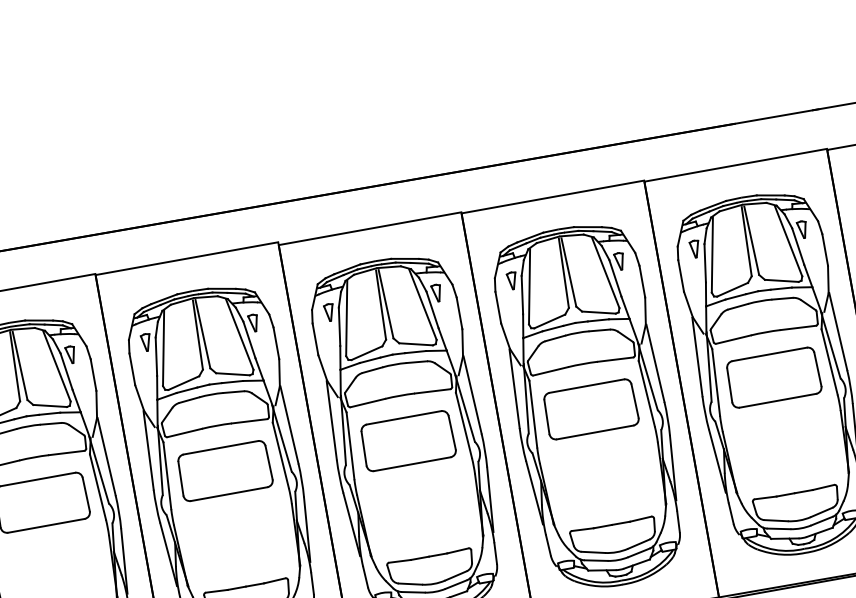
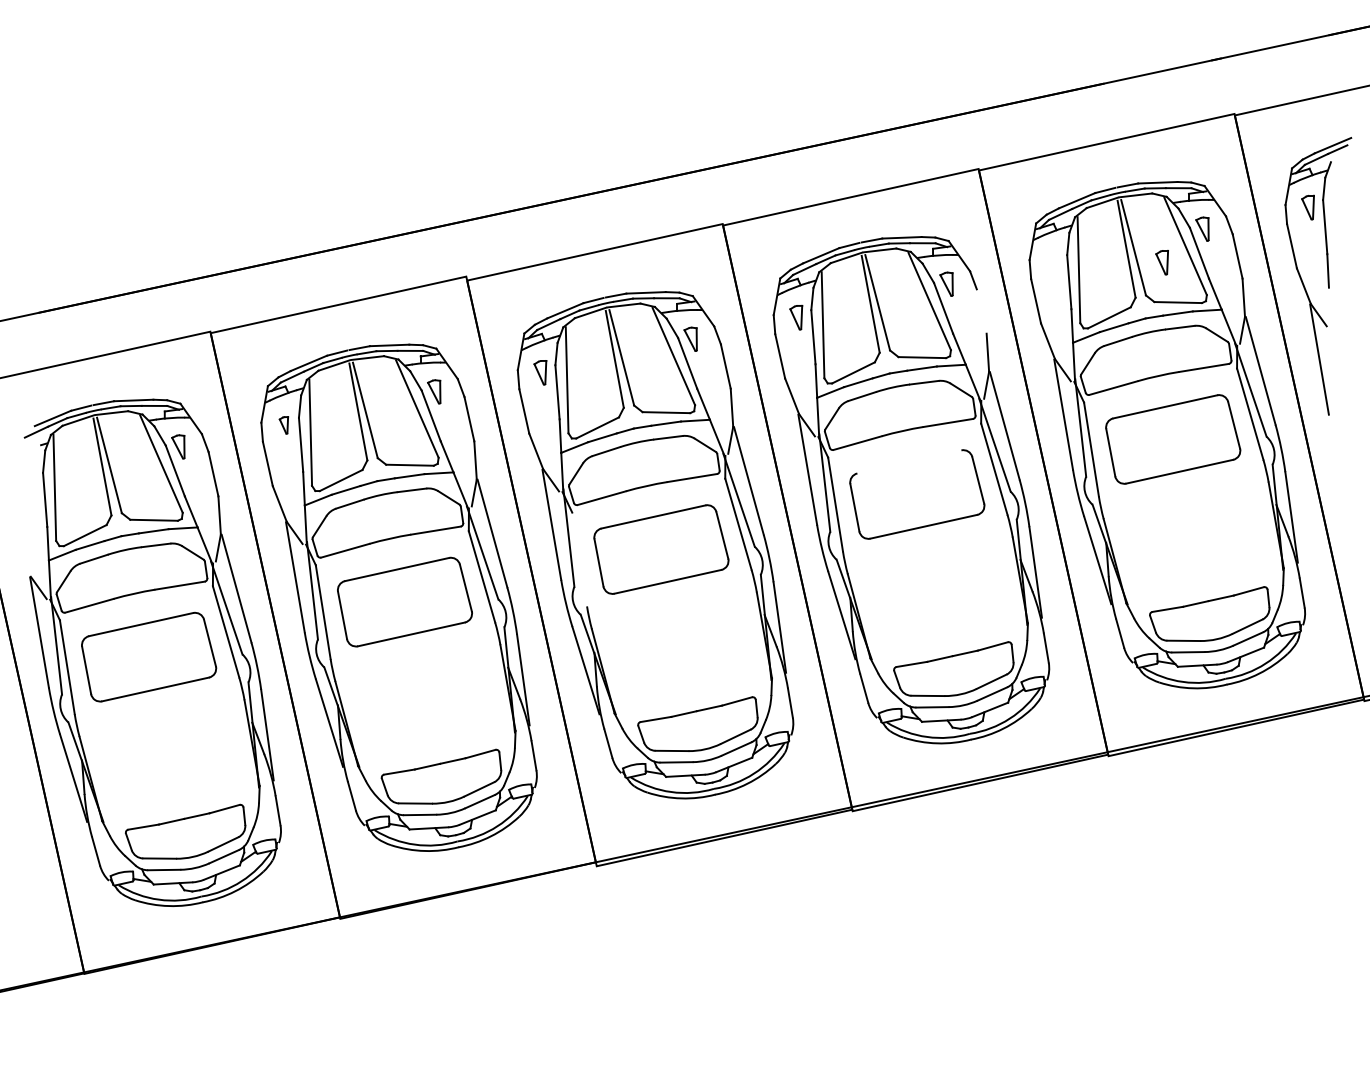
part: (693, 248) -> (1161, 262), moved
line: (642, 281) -> (981, 311), removed
part: (144, 342) -> (283, 425), size x0.7
line: (586, 385) -> (909, 461), removed
line: (350, 445) -> (579, 559), removed

